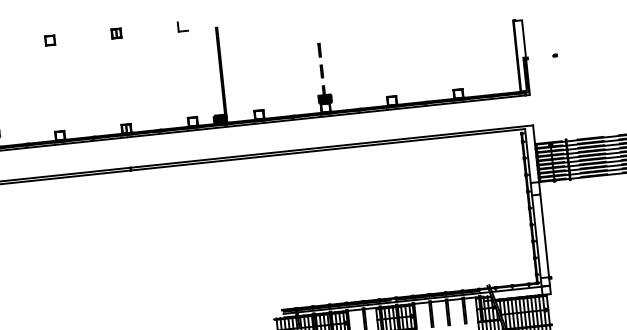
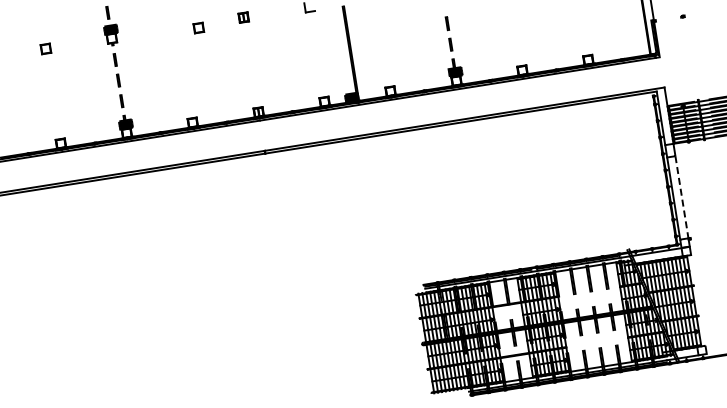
part: (49, 39) -> (198, 27), moved
line: (544, 236) -> (681, 197), solid -> dashed

